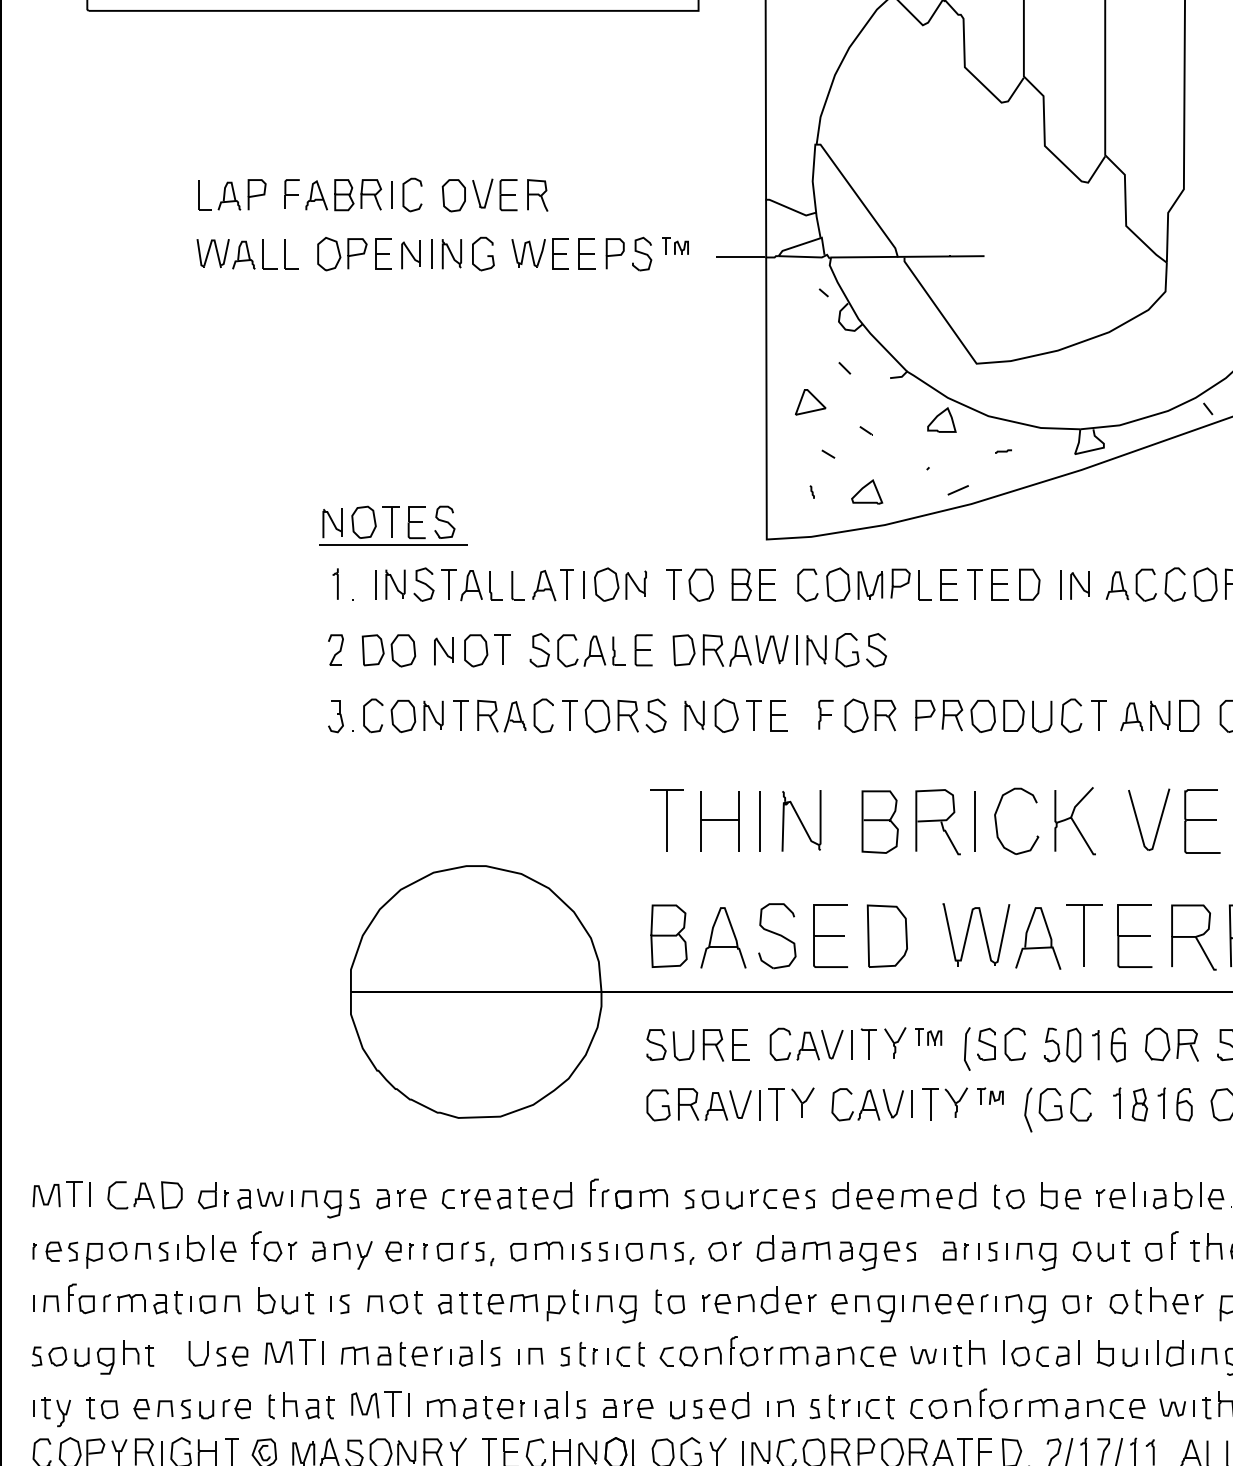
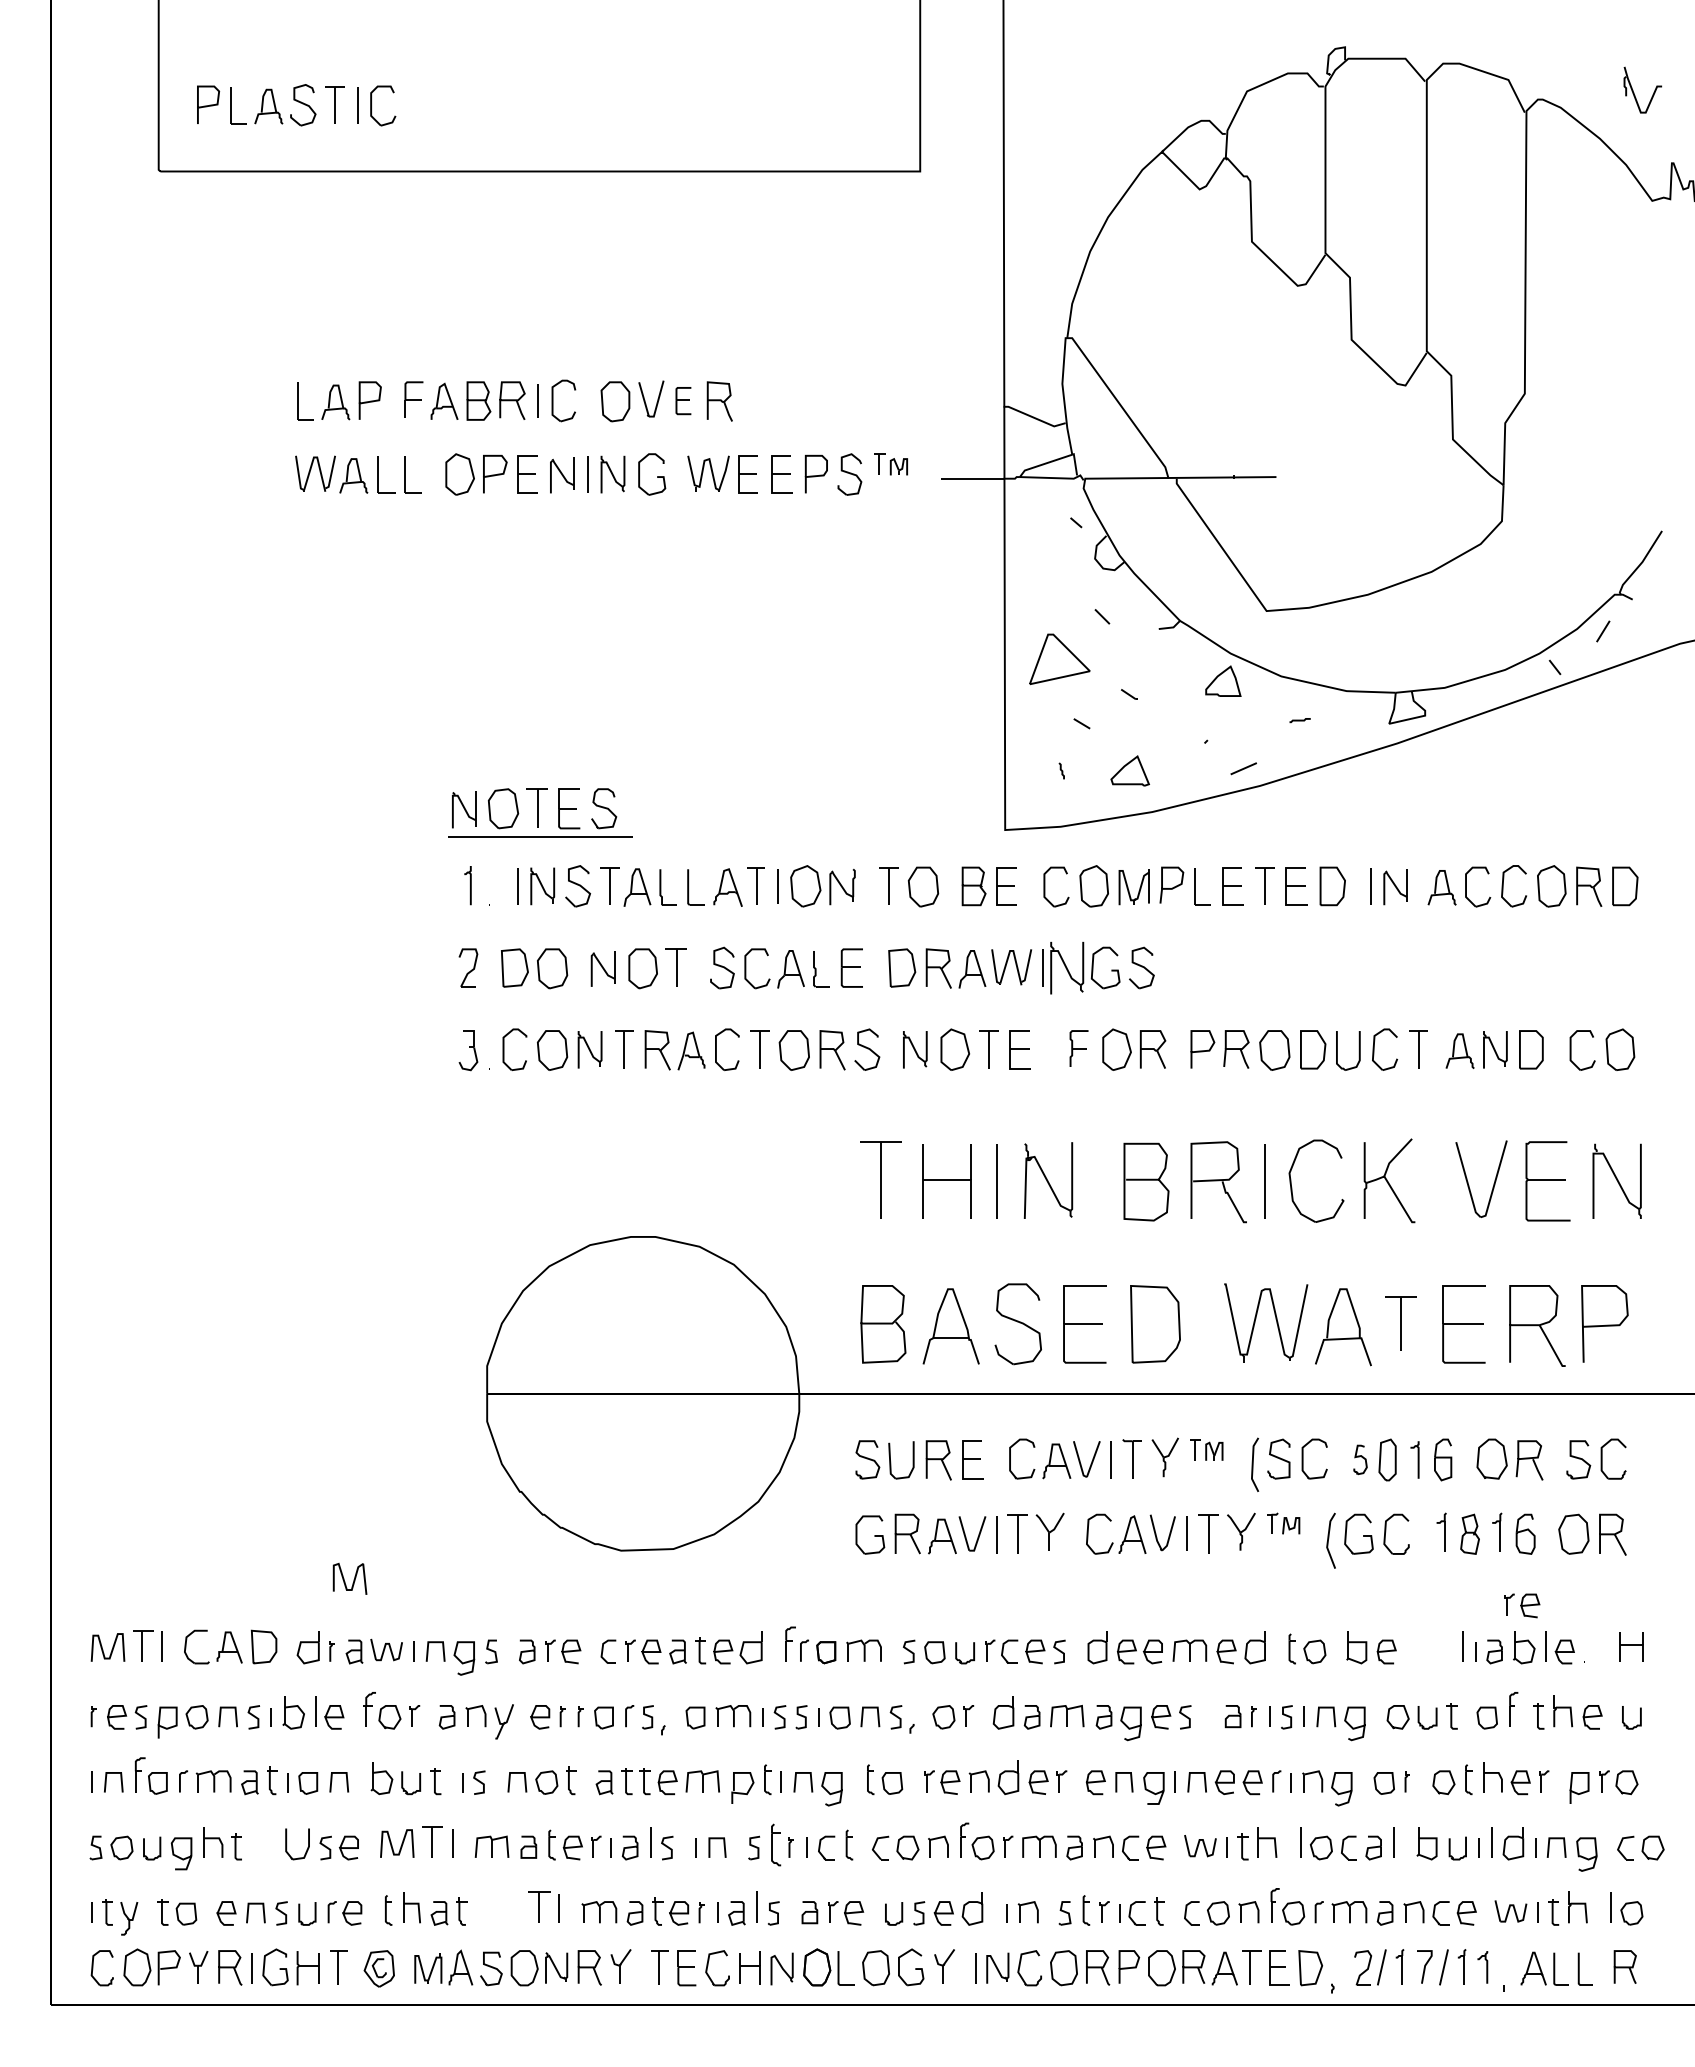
part: (508, 194) -> (683, 400), size x0.7
part: (810, 401) -> (1059, 658), size x1.6
part: (816, 649) -> (1067, 967), size x1.4
part: (1084, 935) -> (1400, 1323), size x0.7
part: (1051, 1044) -> (1360, 1459), size x0.7
part: (1111, 1198) -> (1522, 1605), moved
part: (582, 1353) -> (775, 1844), size x1.4
curve: (368, 1405) -> (353, 1579), moved

